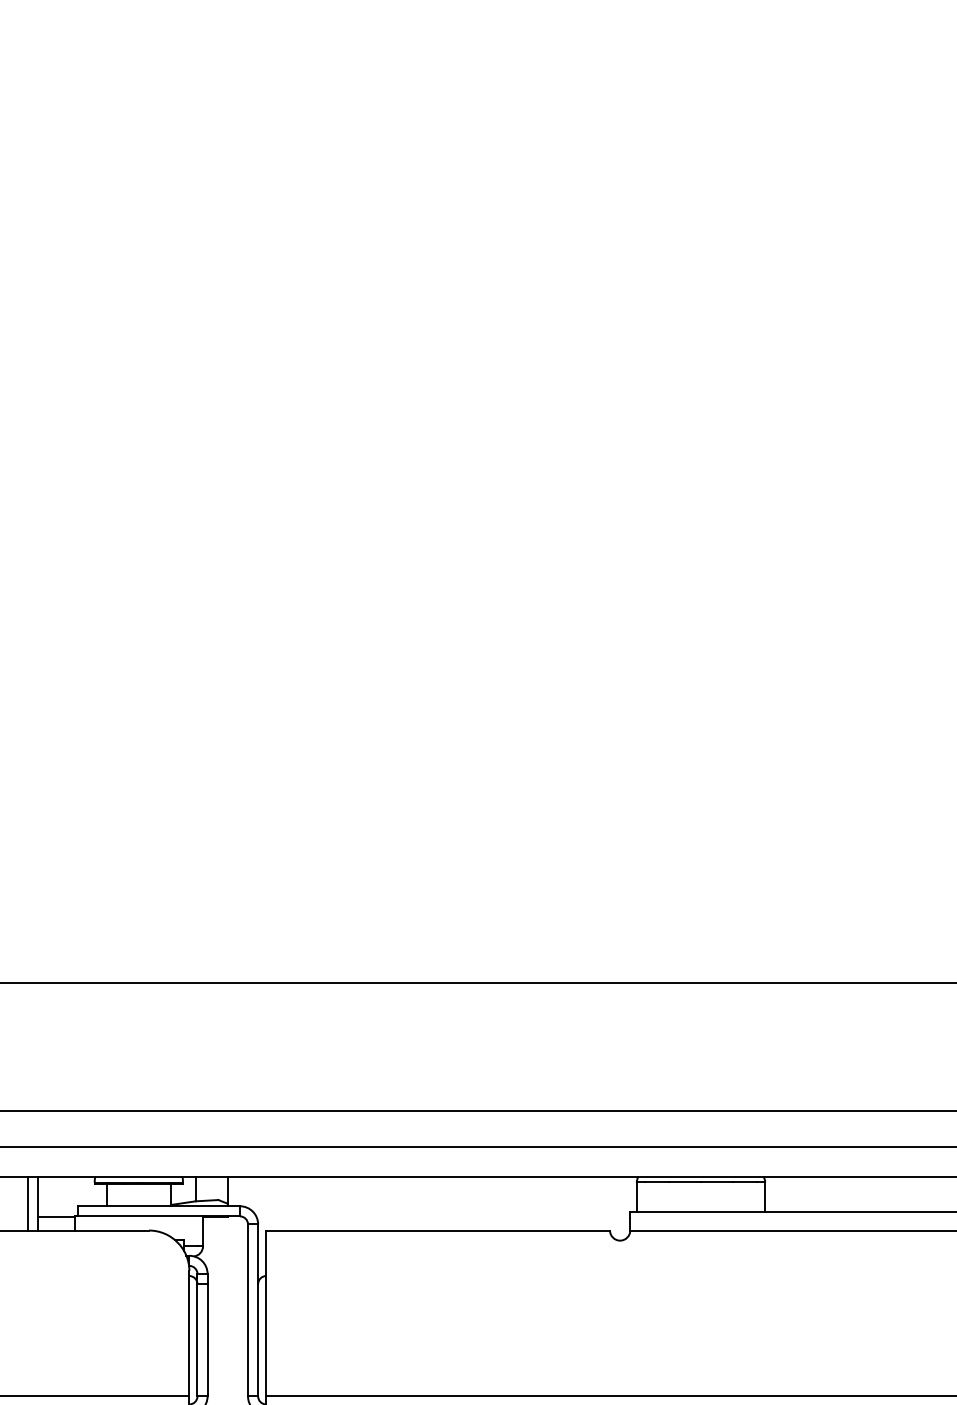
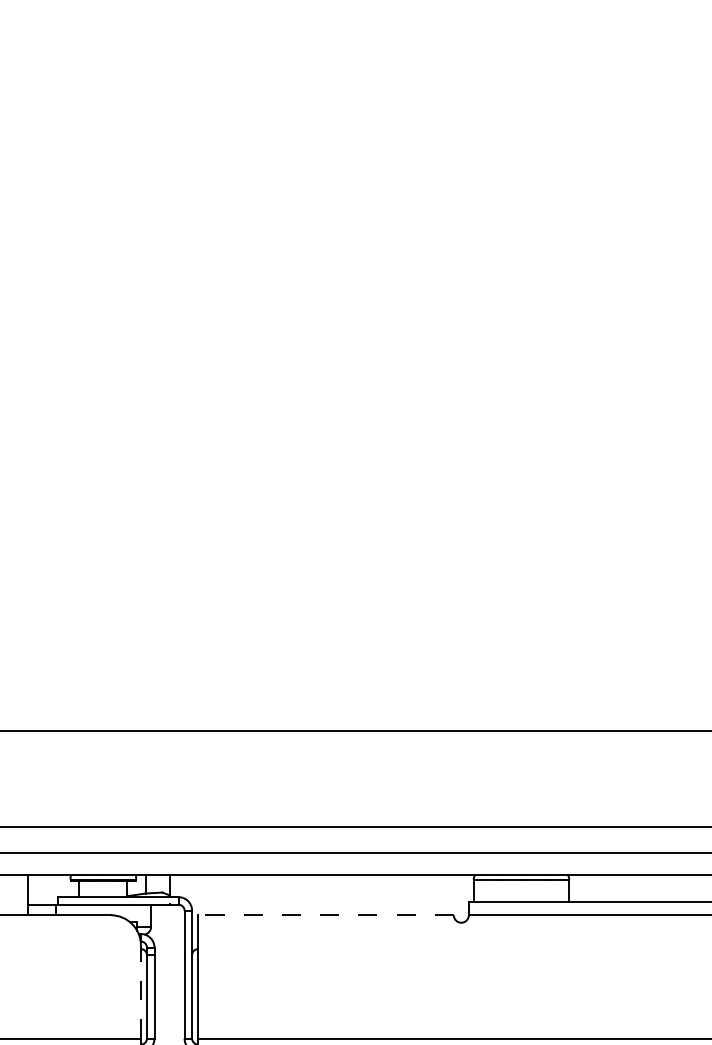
line: (27, 1203) -> (20, 895), removed
line: (438, 1230) -> (326, 915), solid -> dashed
line: (189, 1333) -> (141, 991), solid -> dashed

